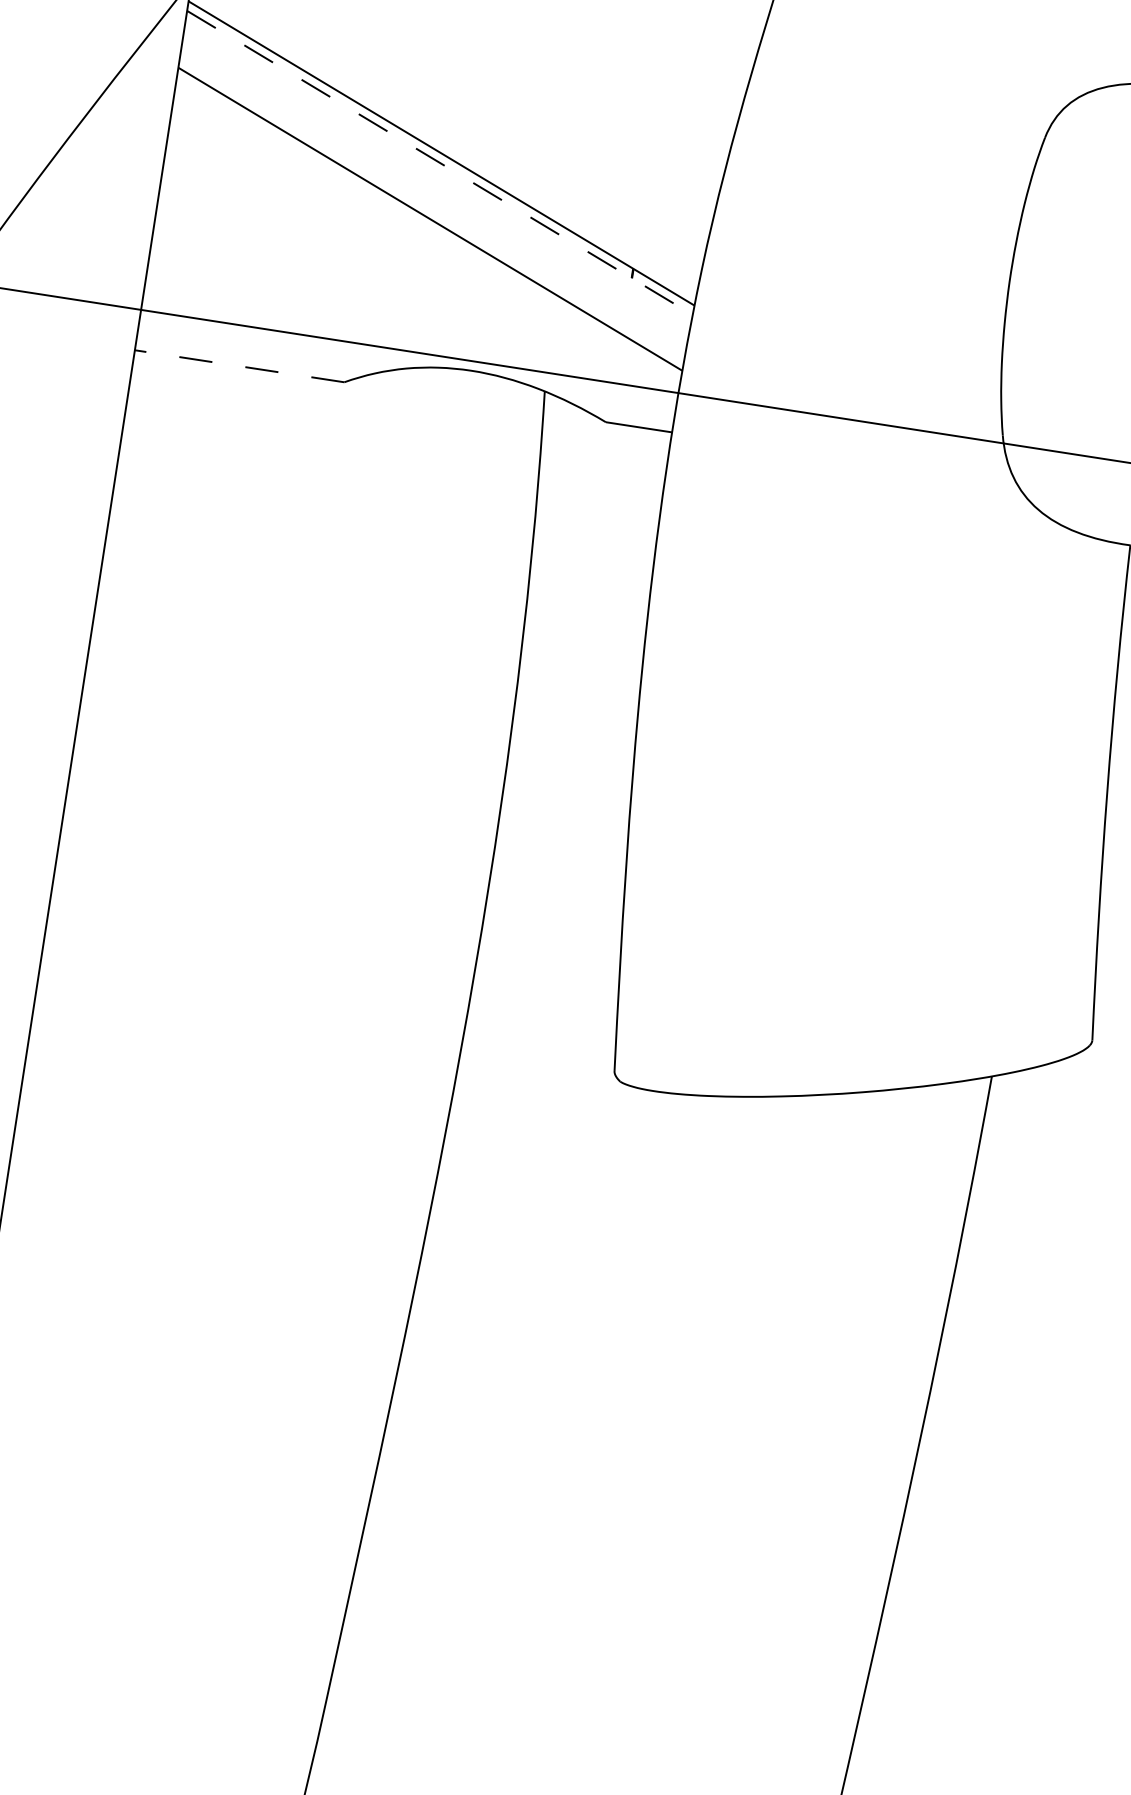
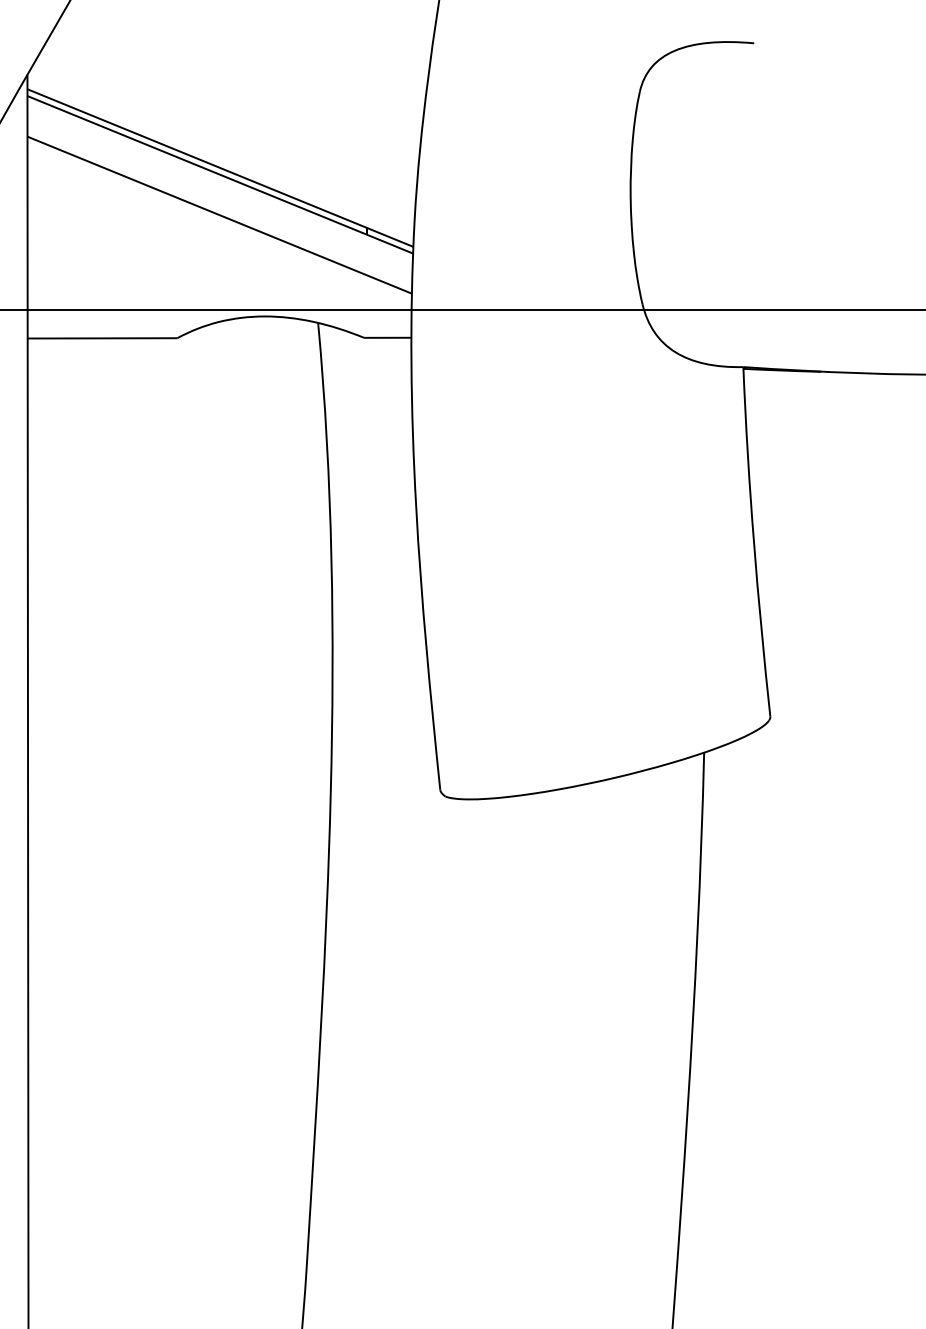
line: (440, 163) -> (220, 175), dashed -> solid
line: (239, 366) -> (102, 338), dashed -> solid

